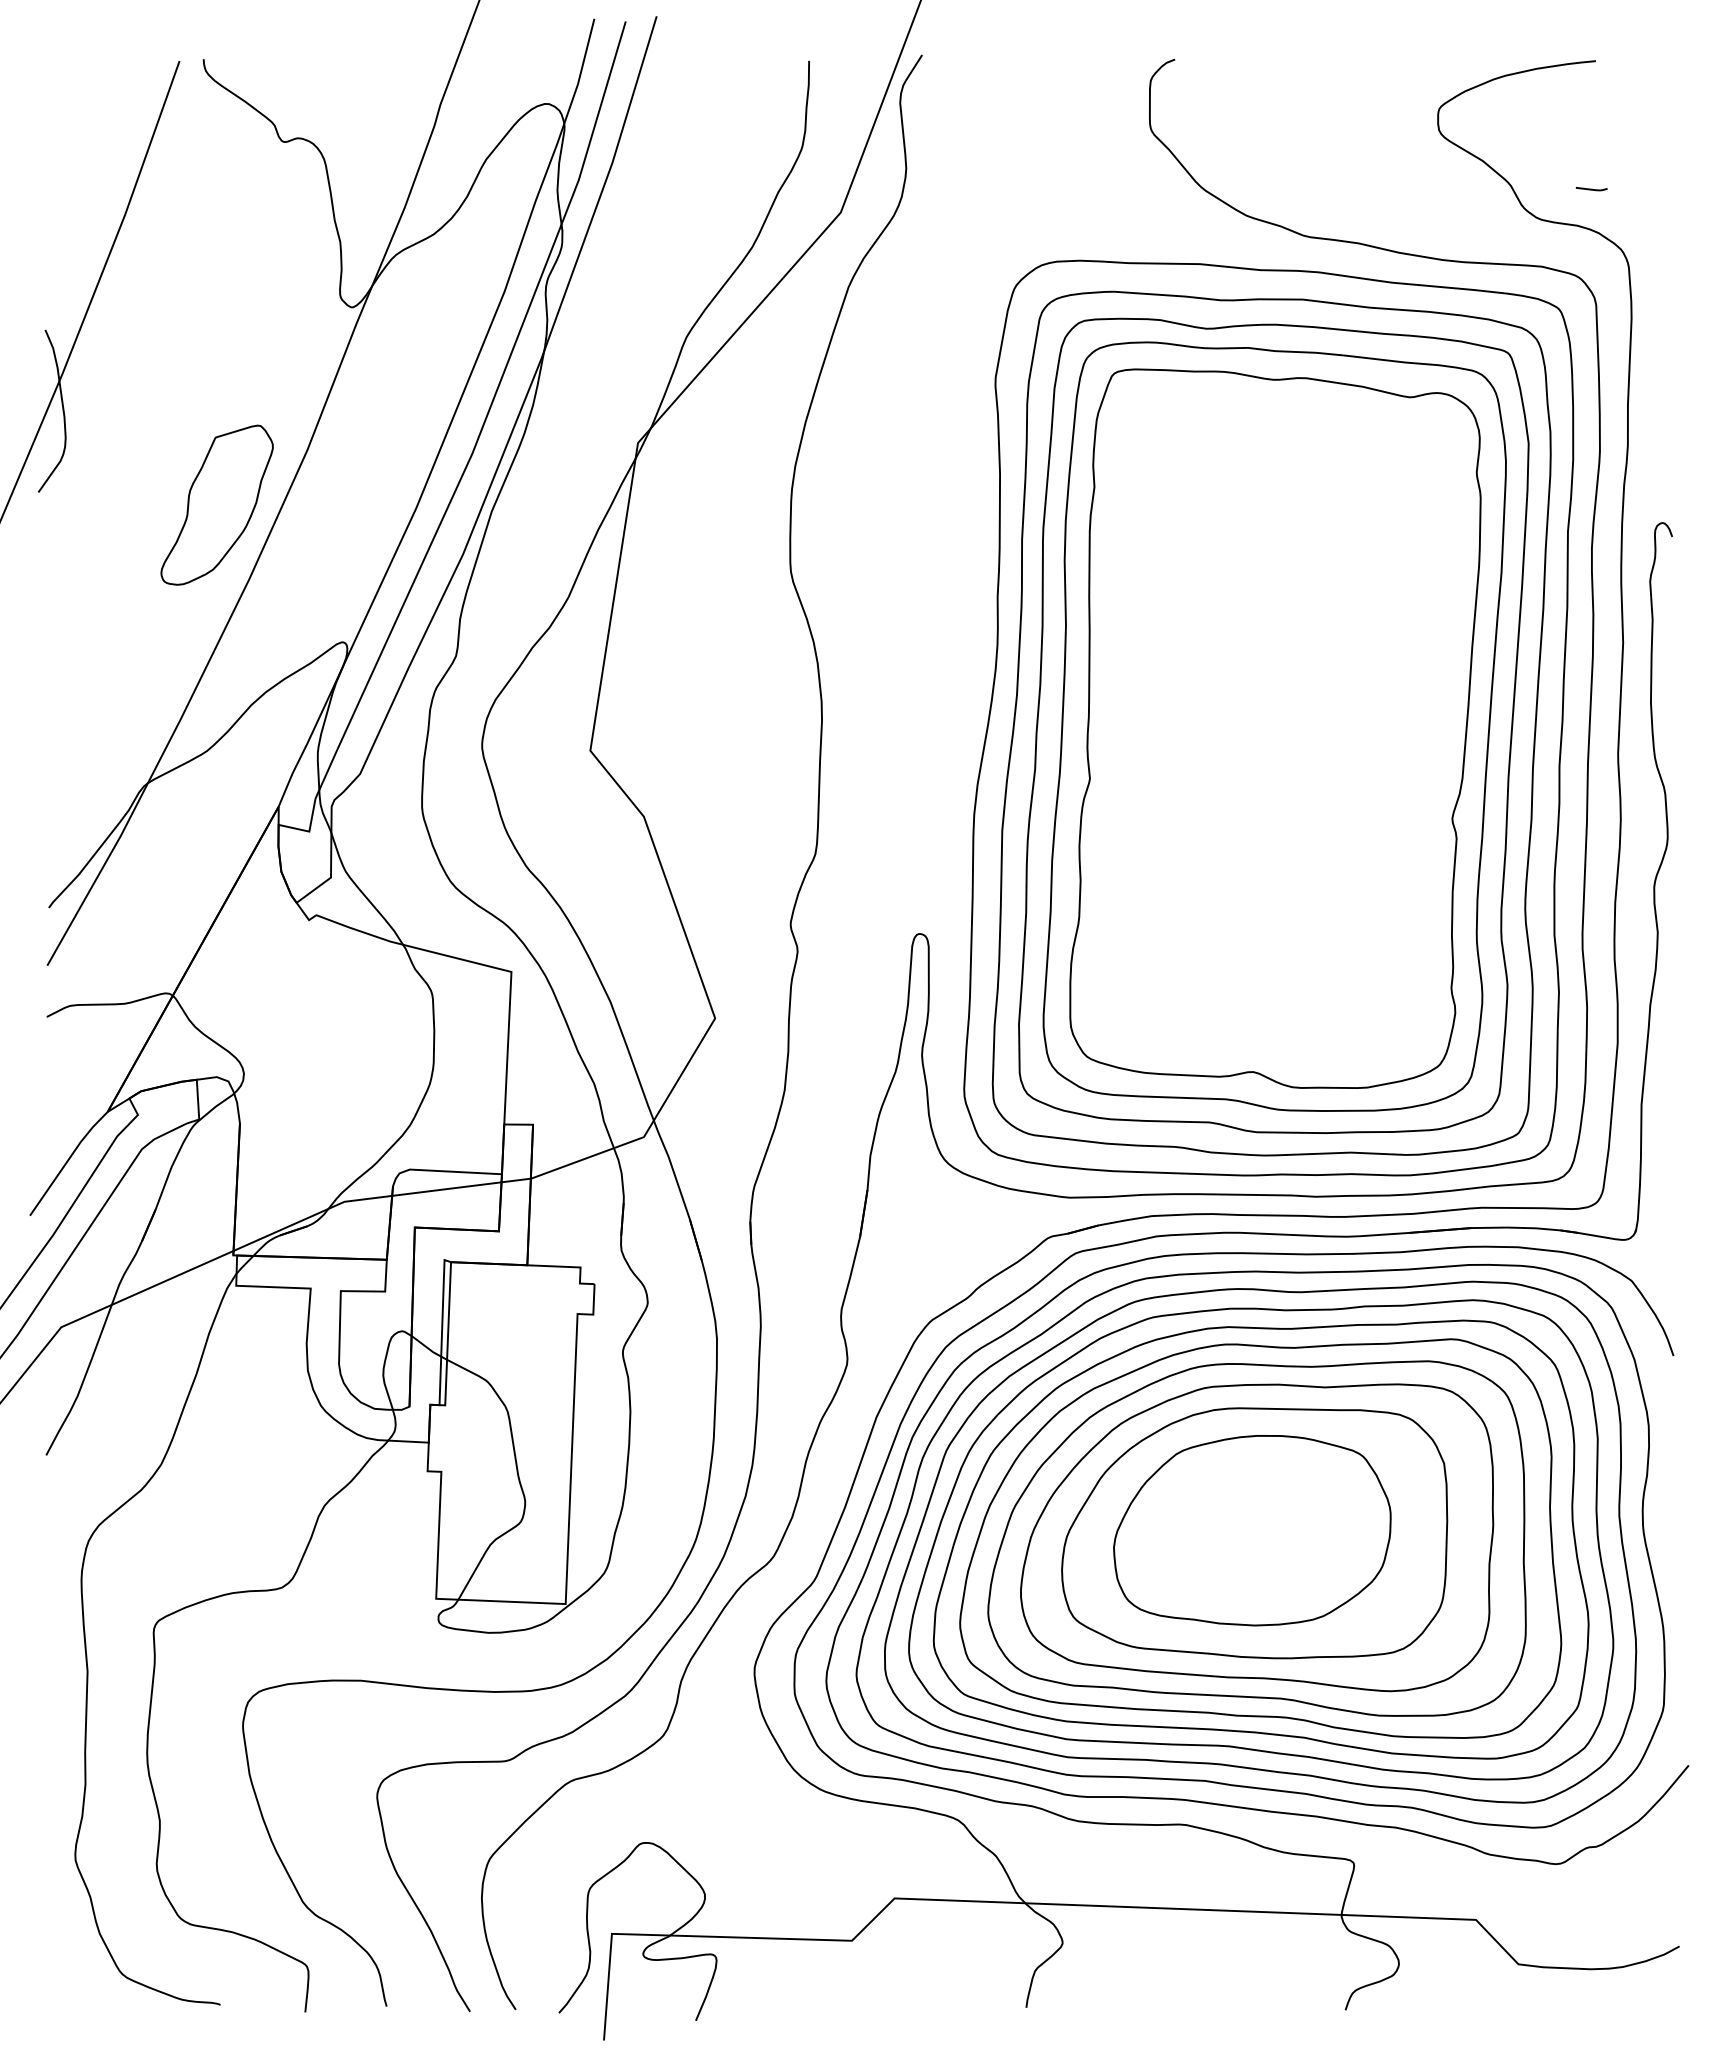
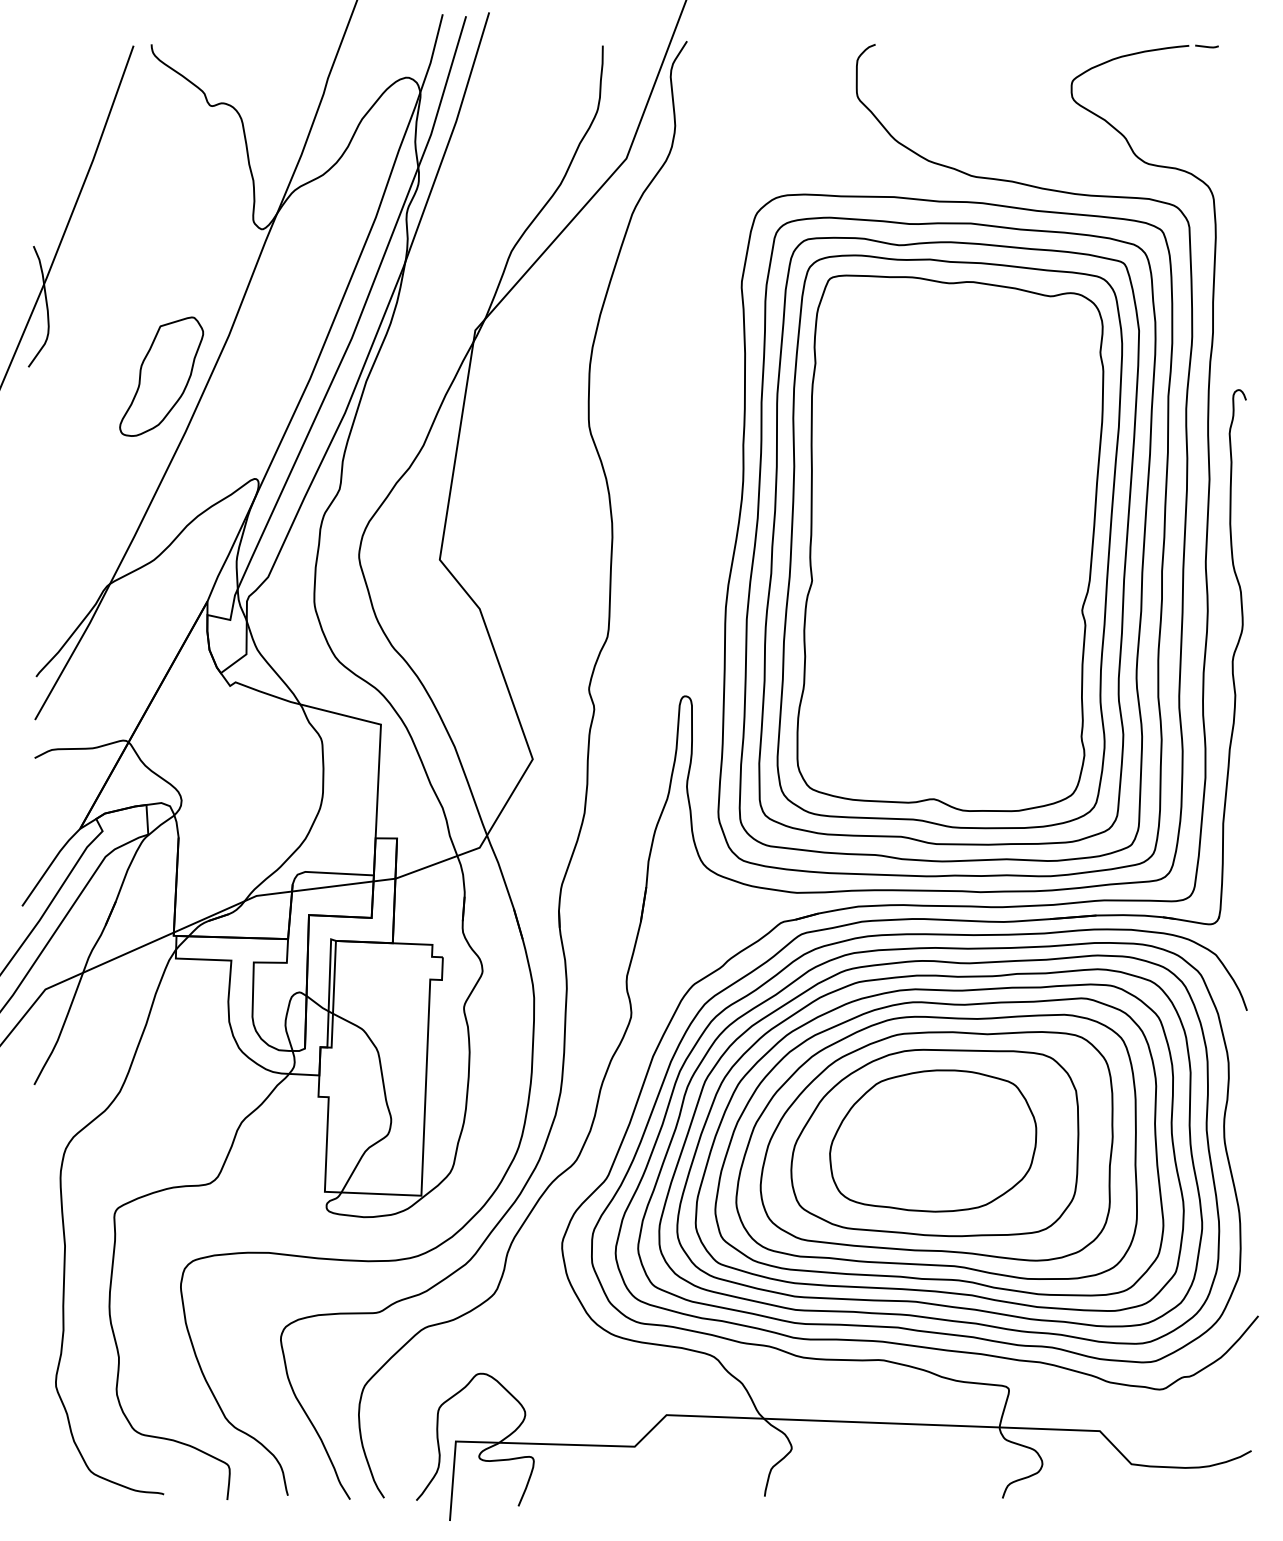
line: (1591, 189) -> (1206, 46), moved

